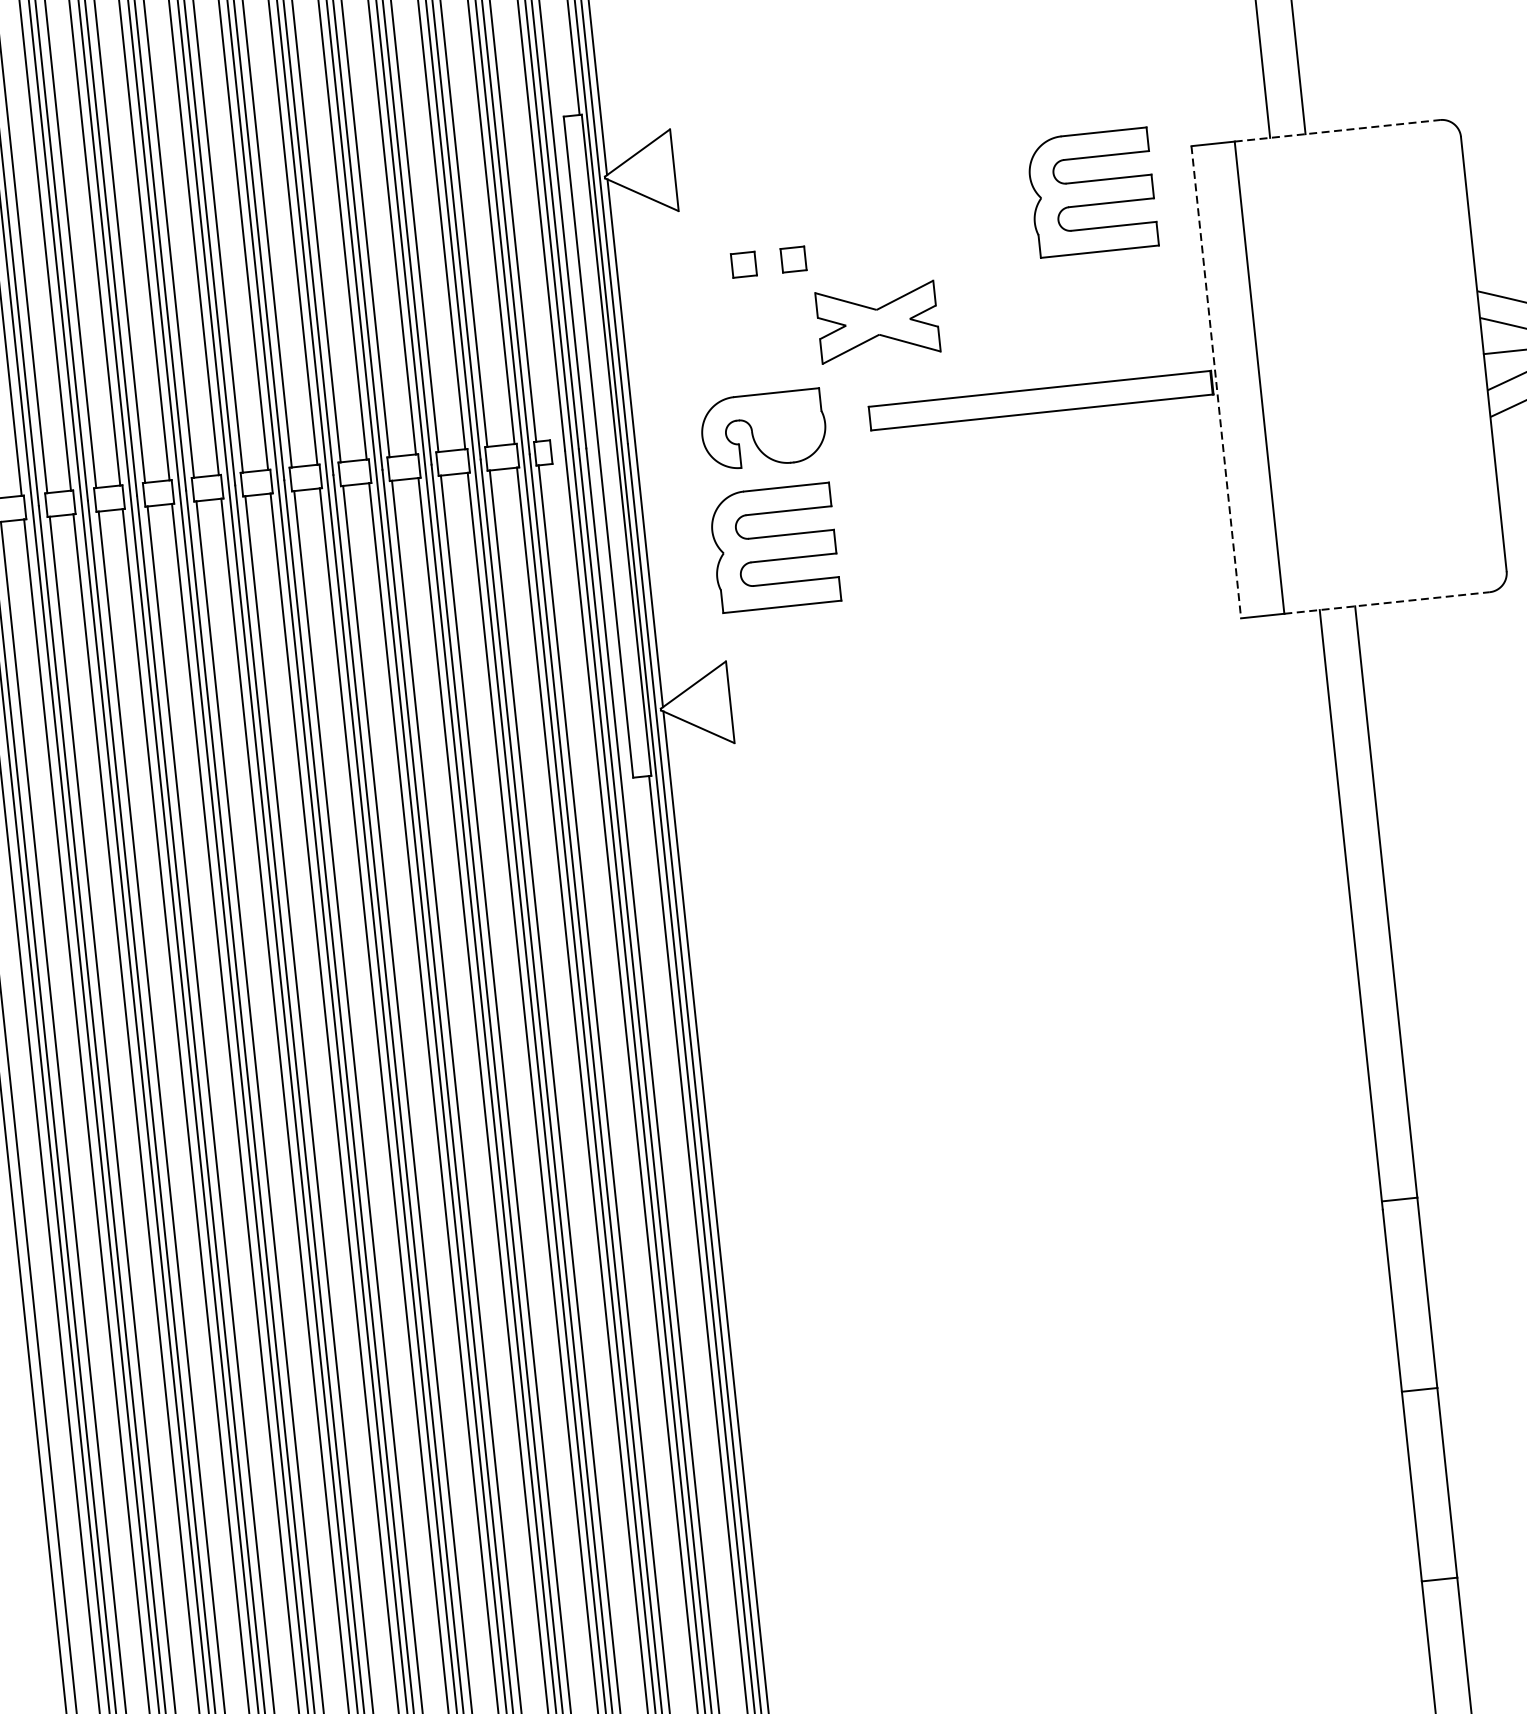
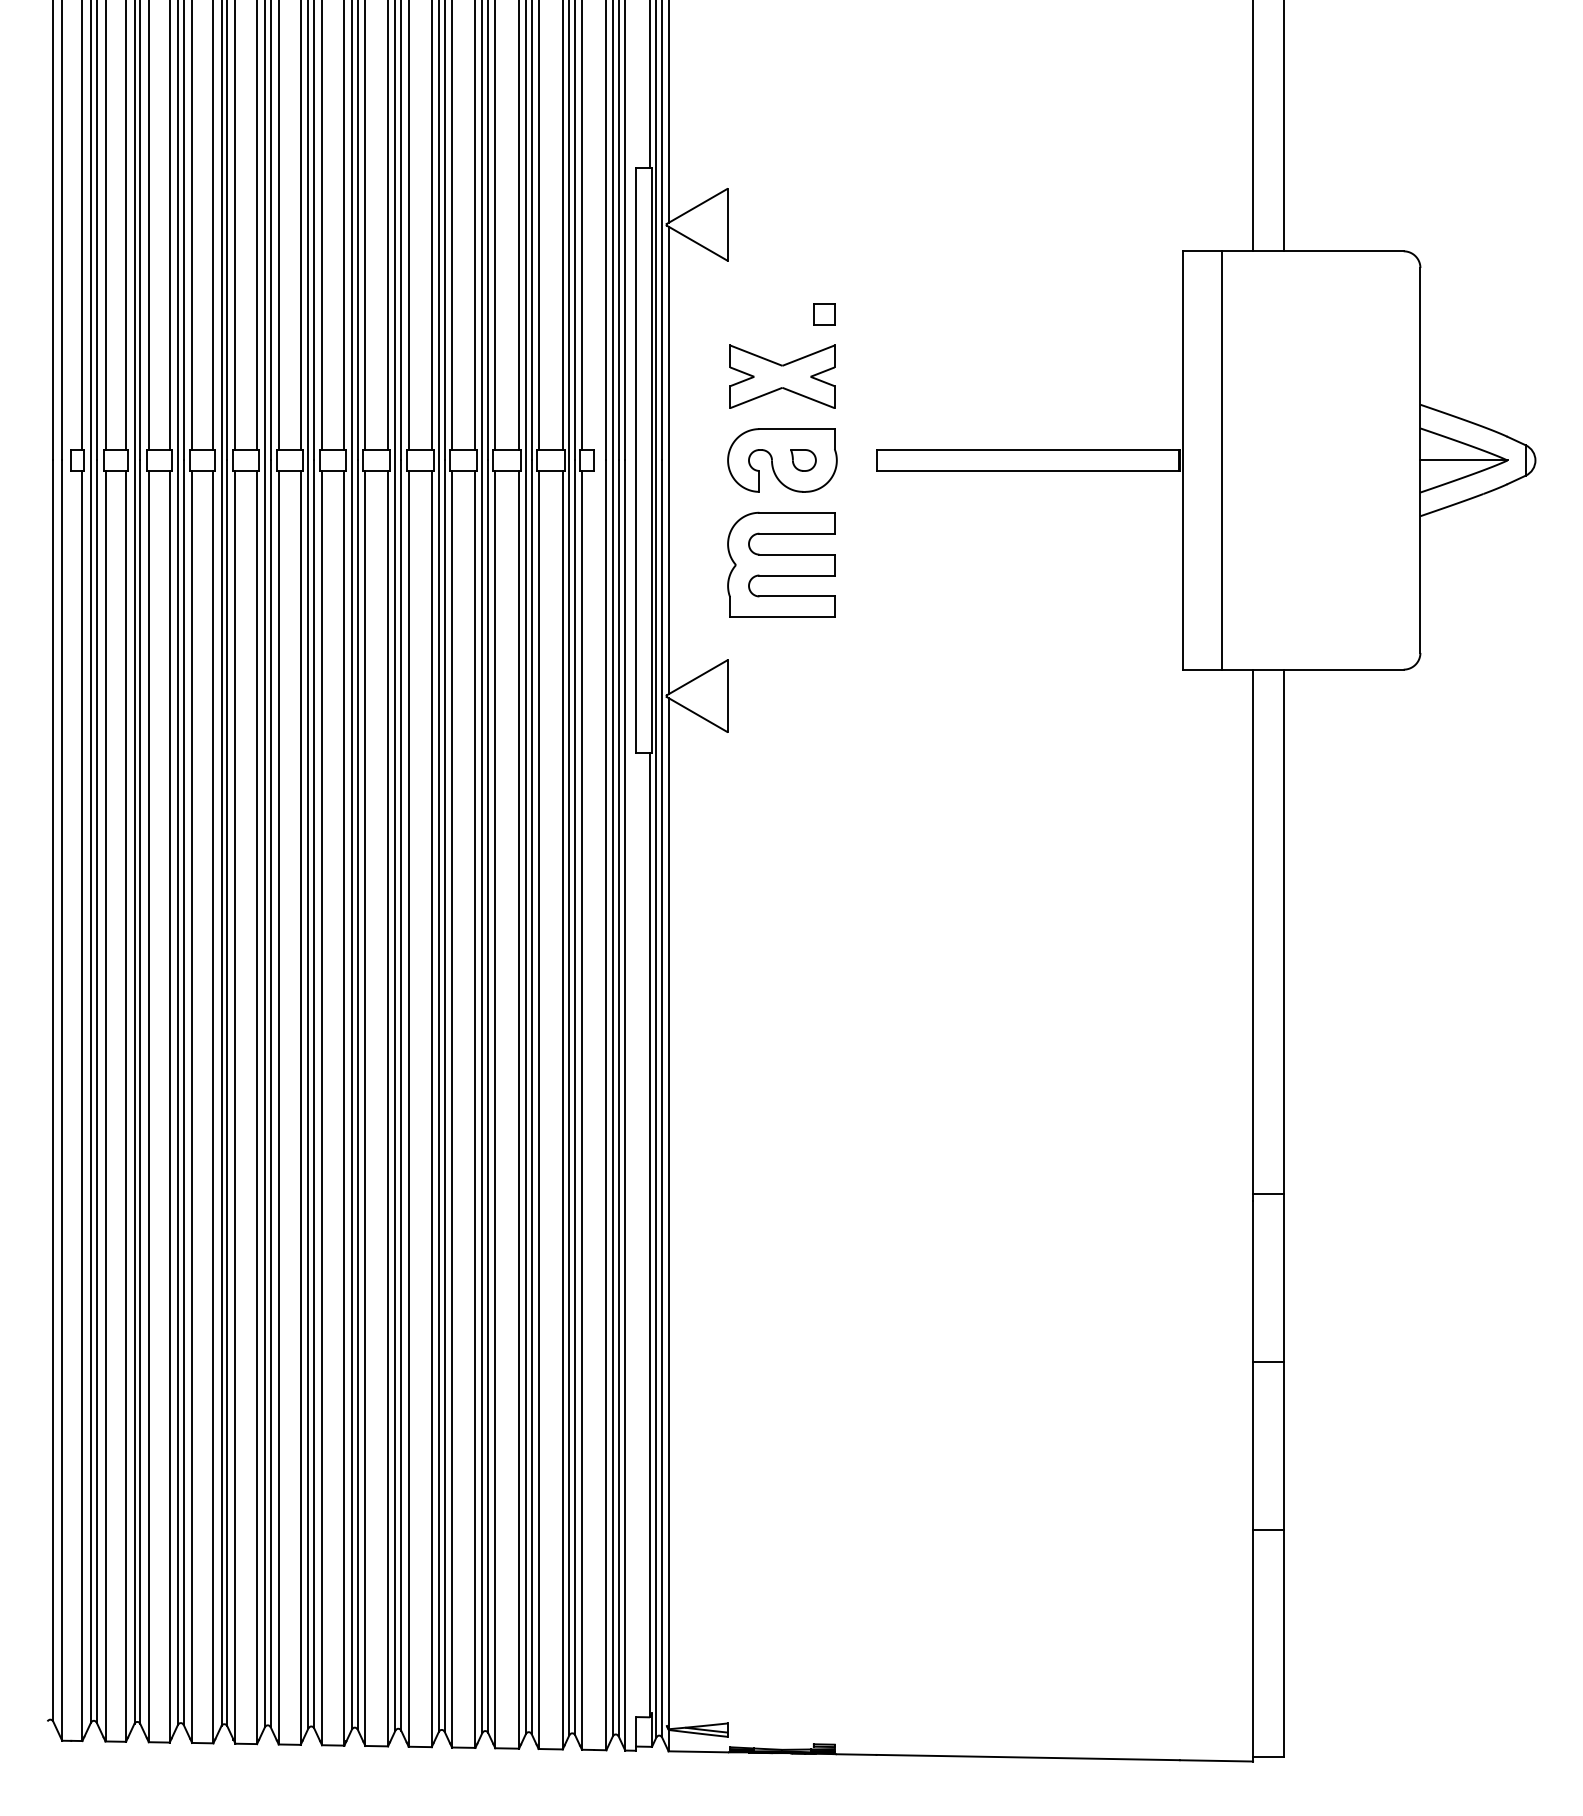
line: (1337, 131) -> (1312, 251), dashed -> solid
part: (1092, 192) -> (1092, 282), removed
part: (744, 265) -> (780, 314), removed
part: (878, 321) -> (782, 376), moved
line: (1216, 382) -> (1183, 460), dashed -> solid
part: (787, 427) -> (803, 460), added
line: (1386, 602) -> (1312, 669), dashed -> solid

